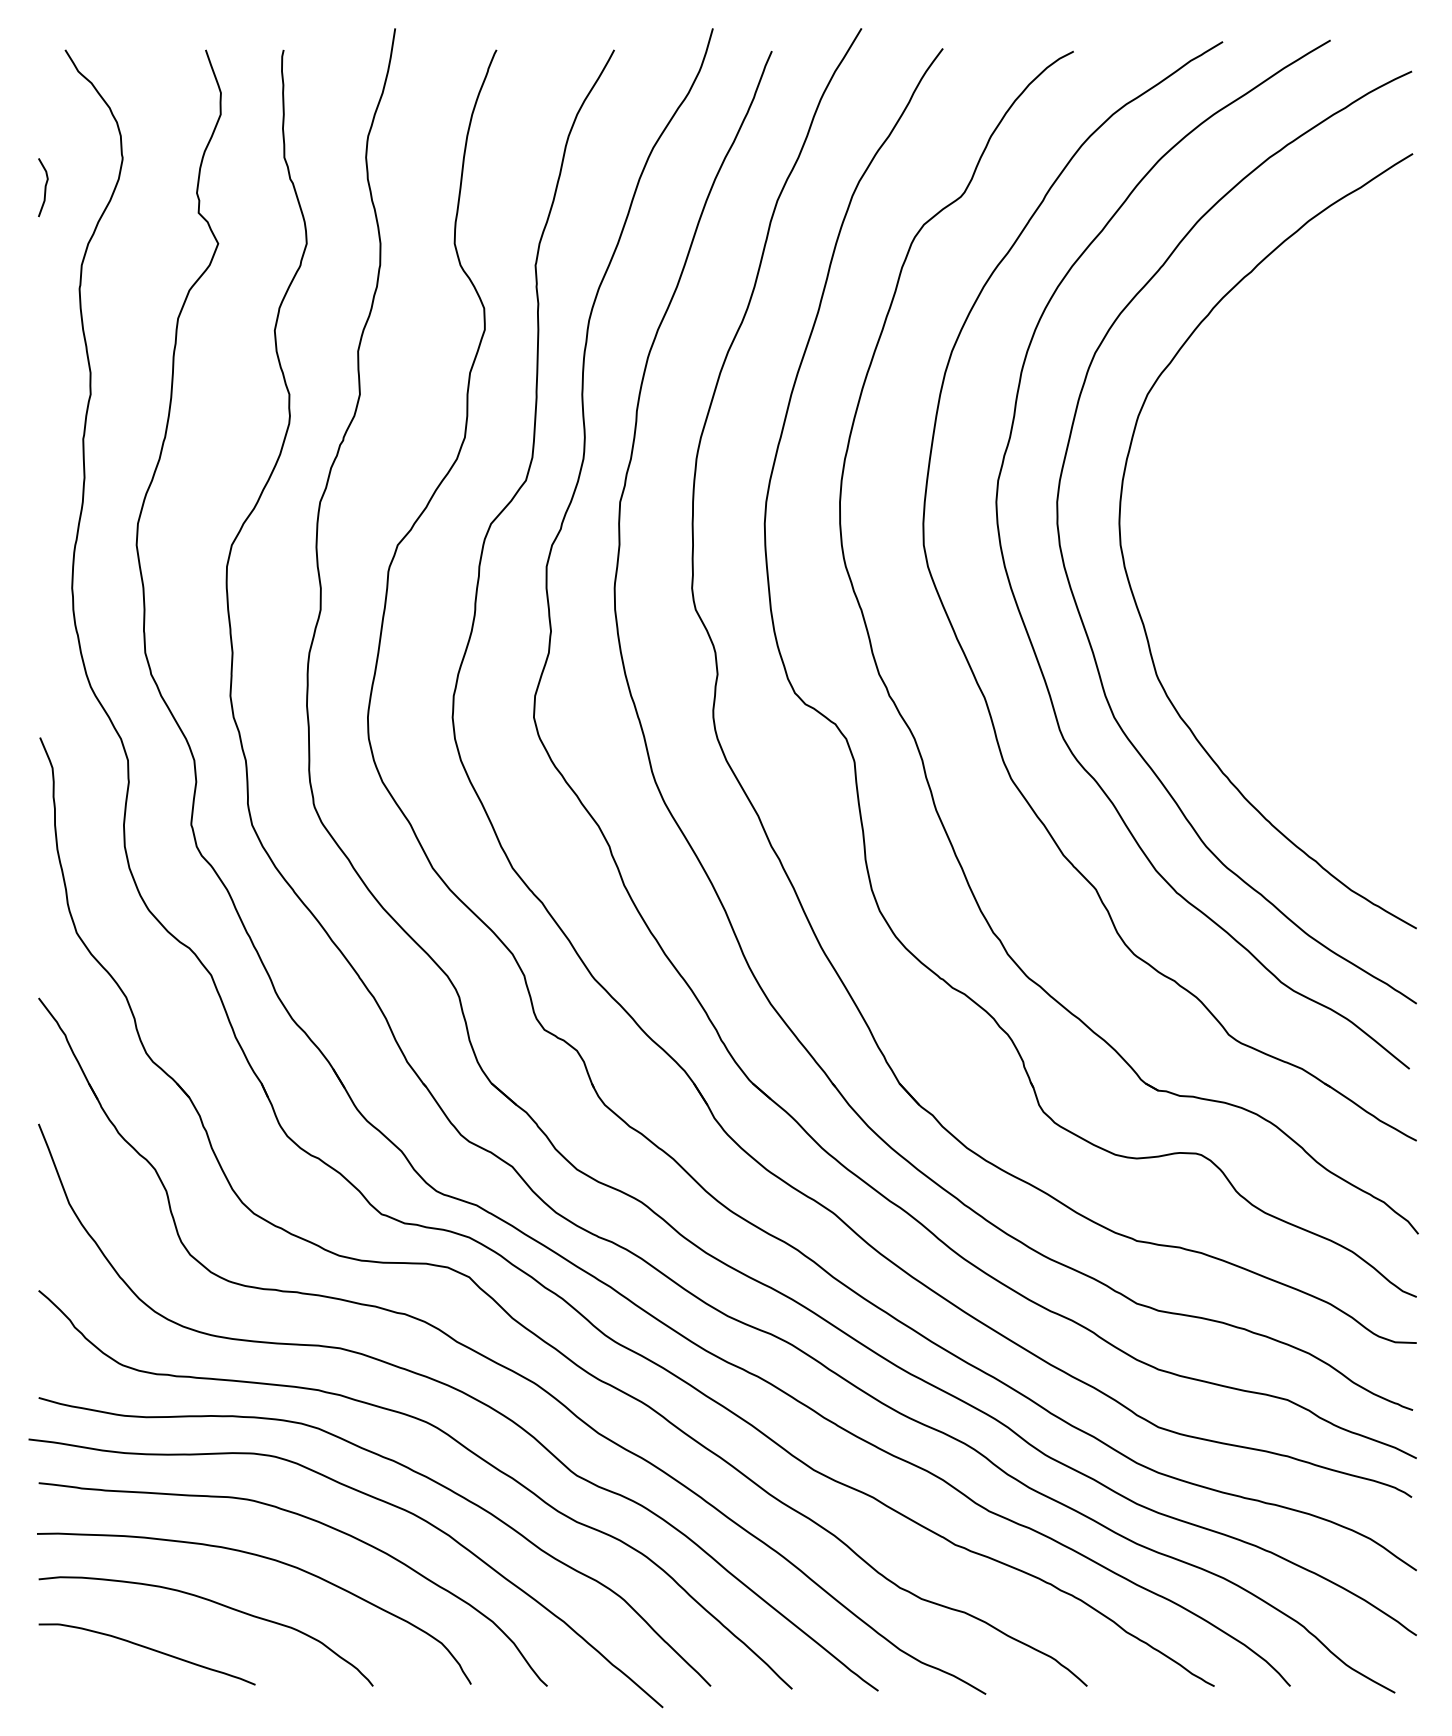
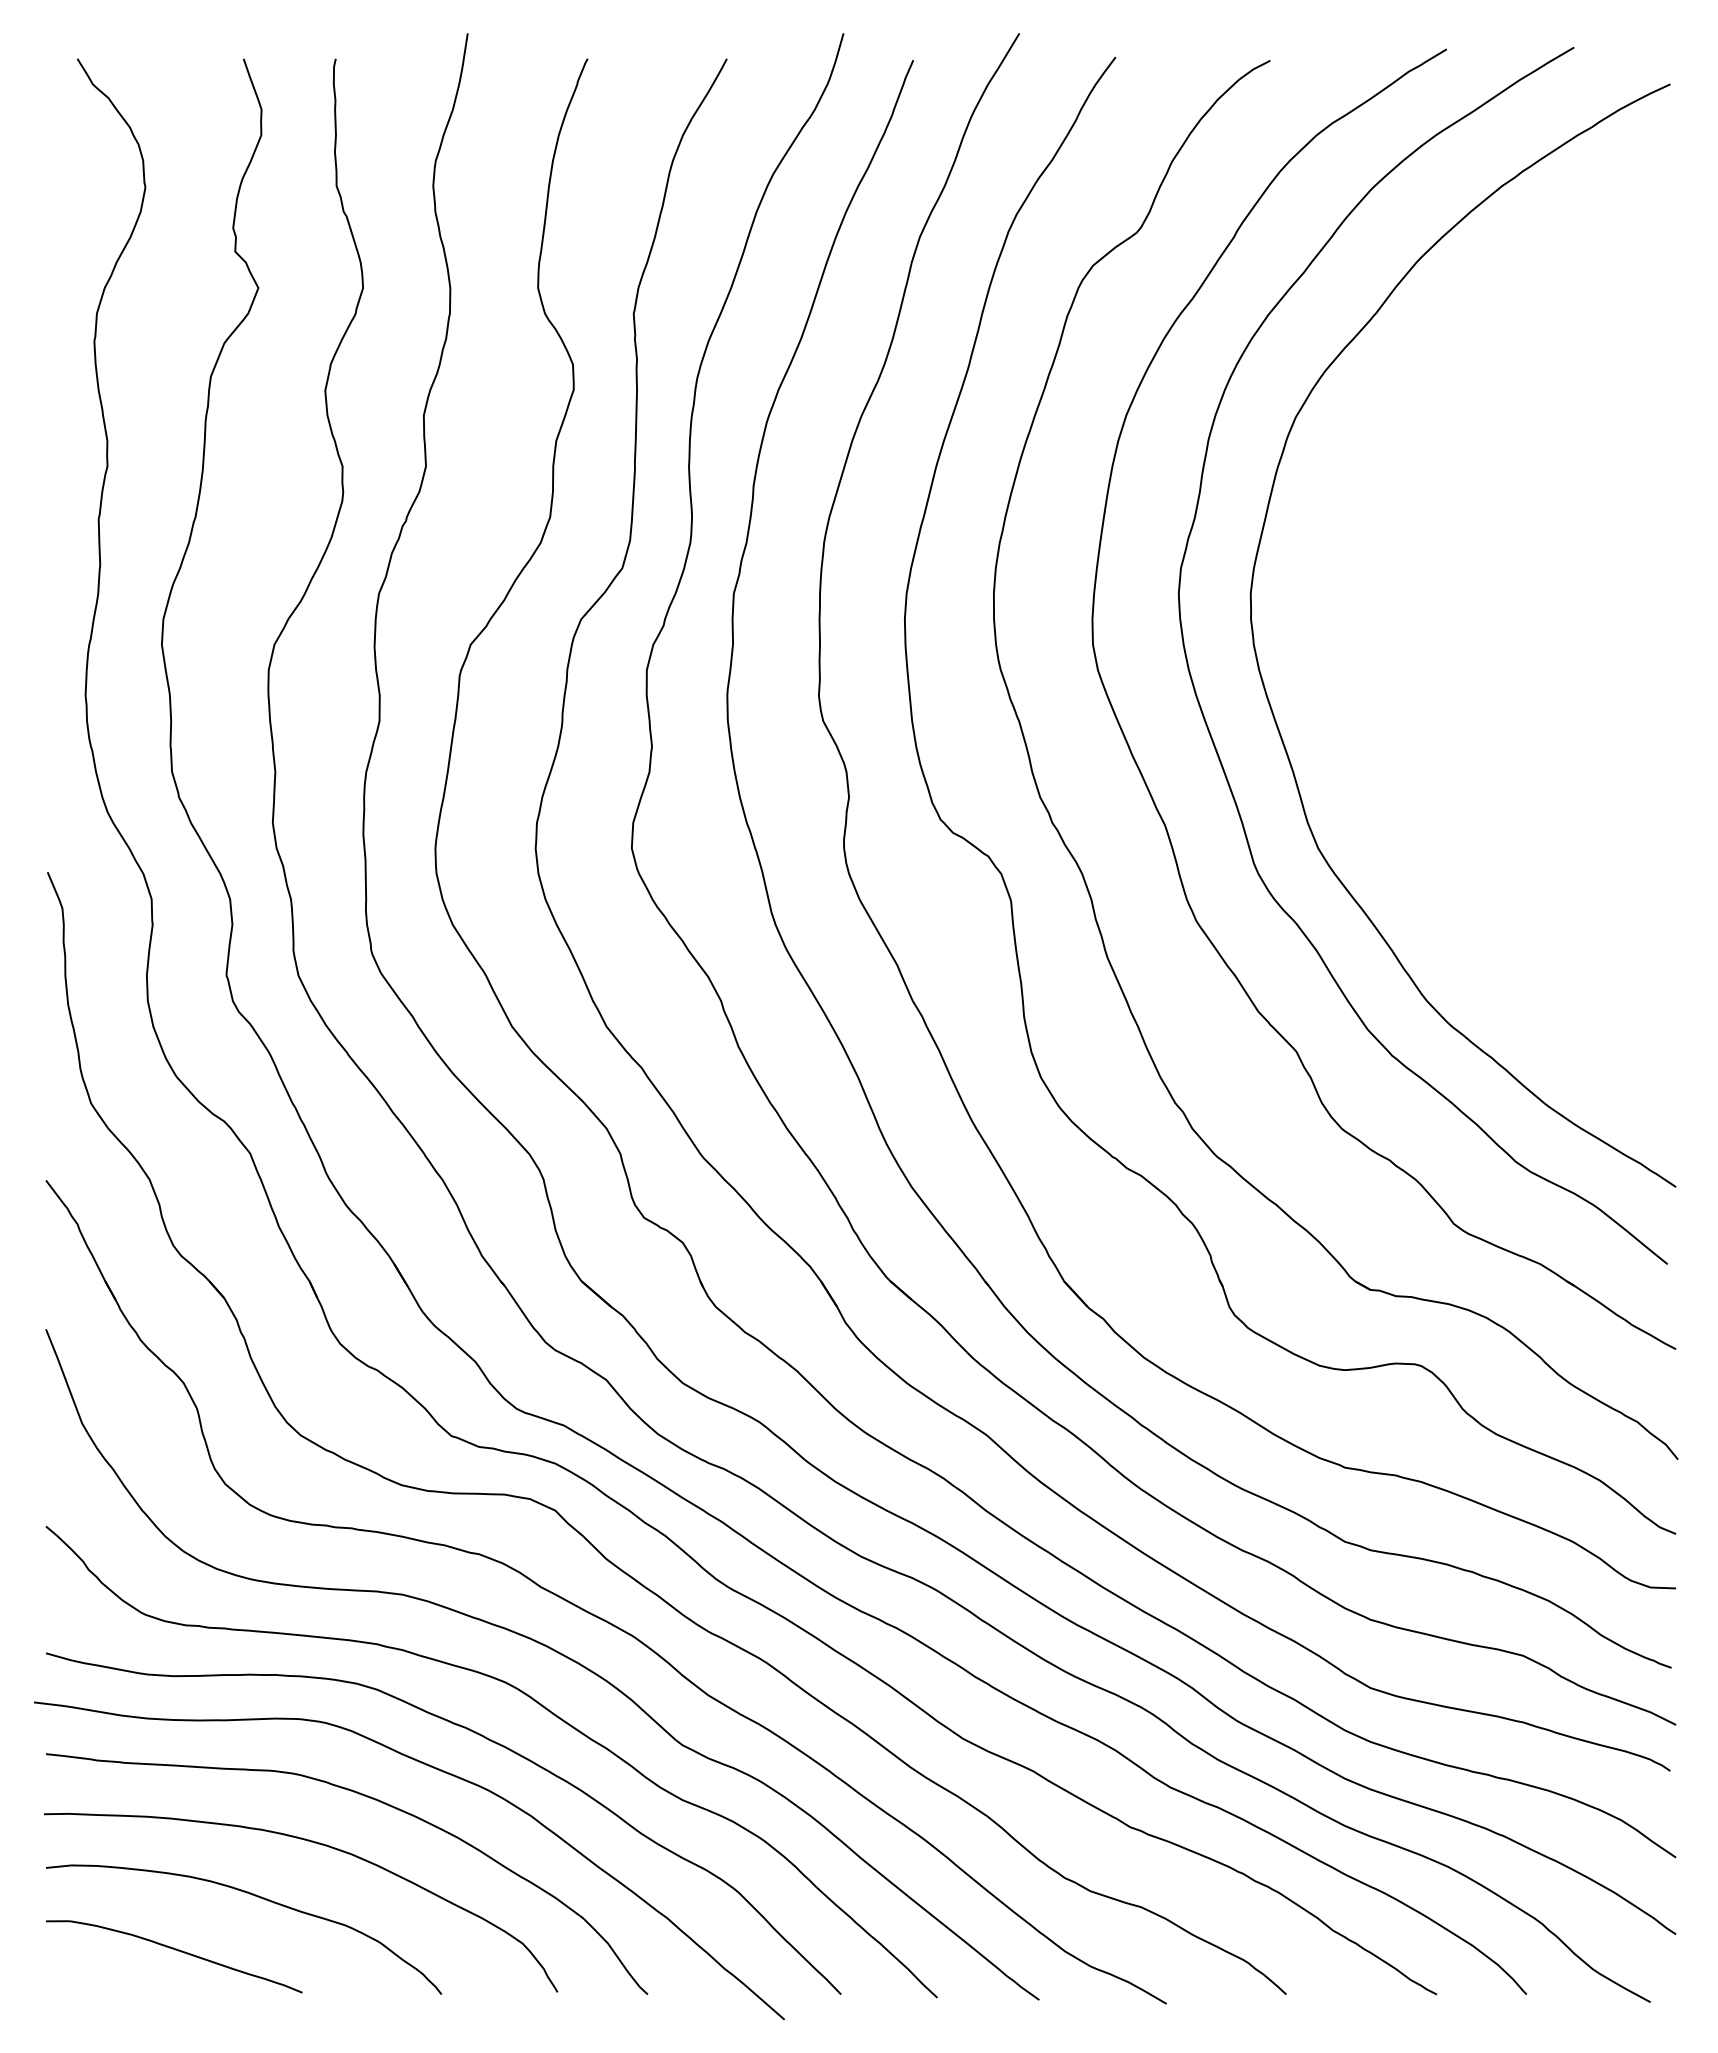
curve: (45, 187) -> (53, 221), removed
curve: (1128, 578) -> (1335, 683), removed

